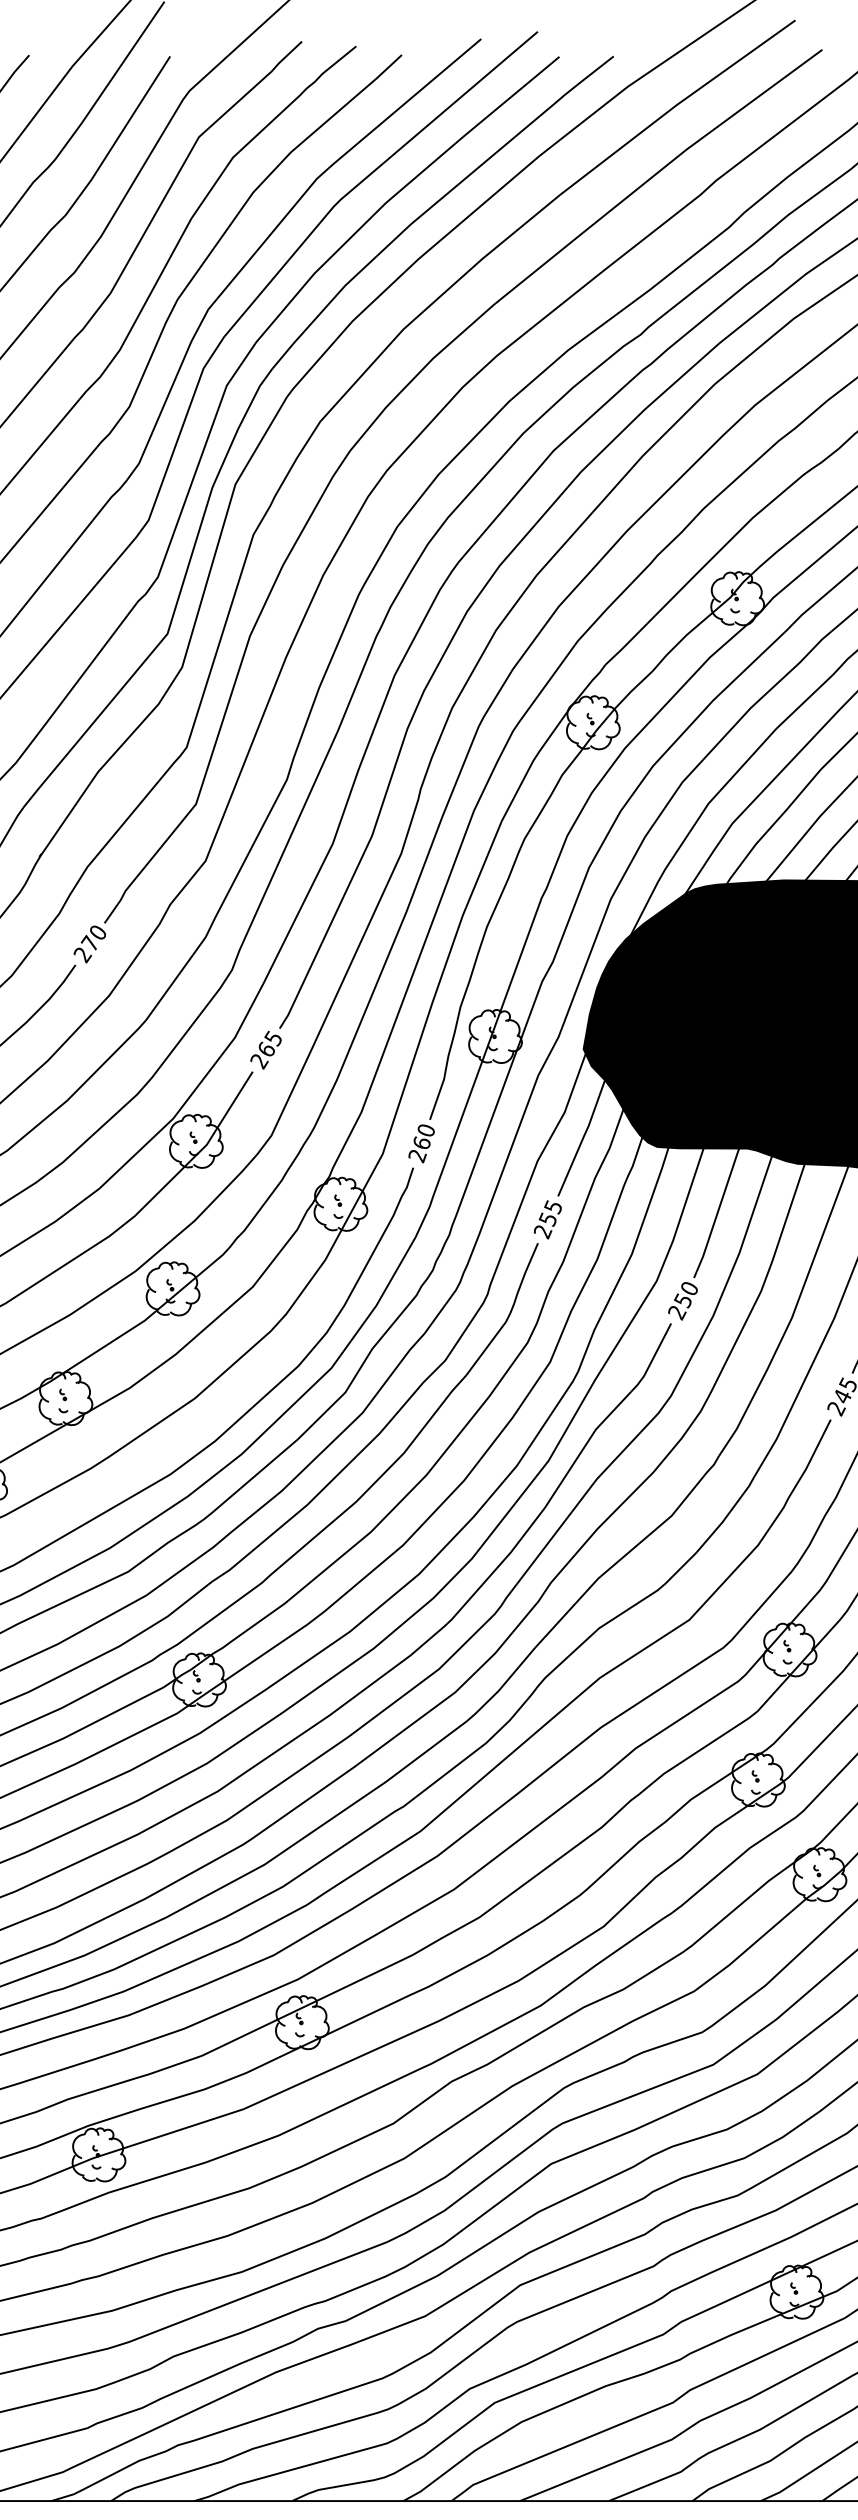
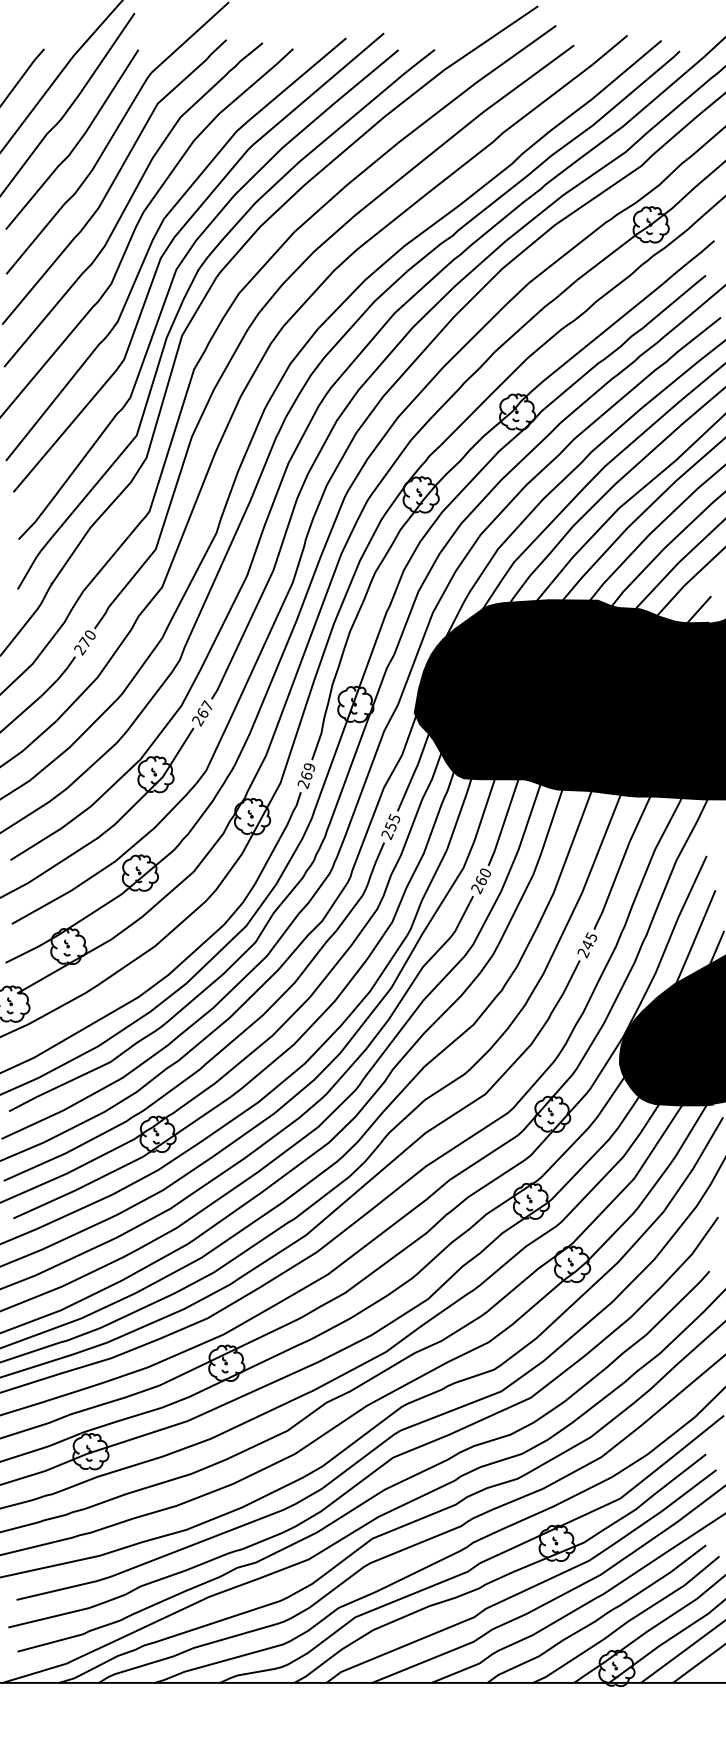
text: (271, 1037) -> (206, 705), 265 -> 267
text: (426, 1130) -> (309, 767), 260 -> 269
text: (682, 1301) -> (480, 881), 250 -> 260

